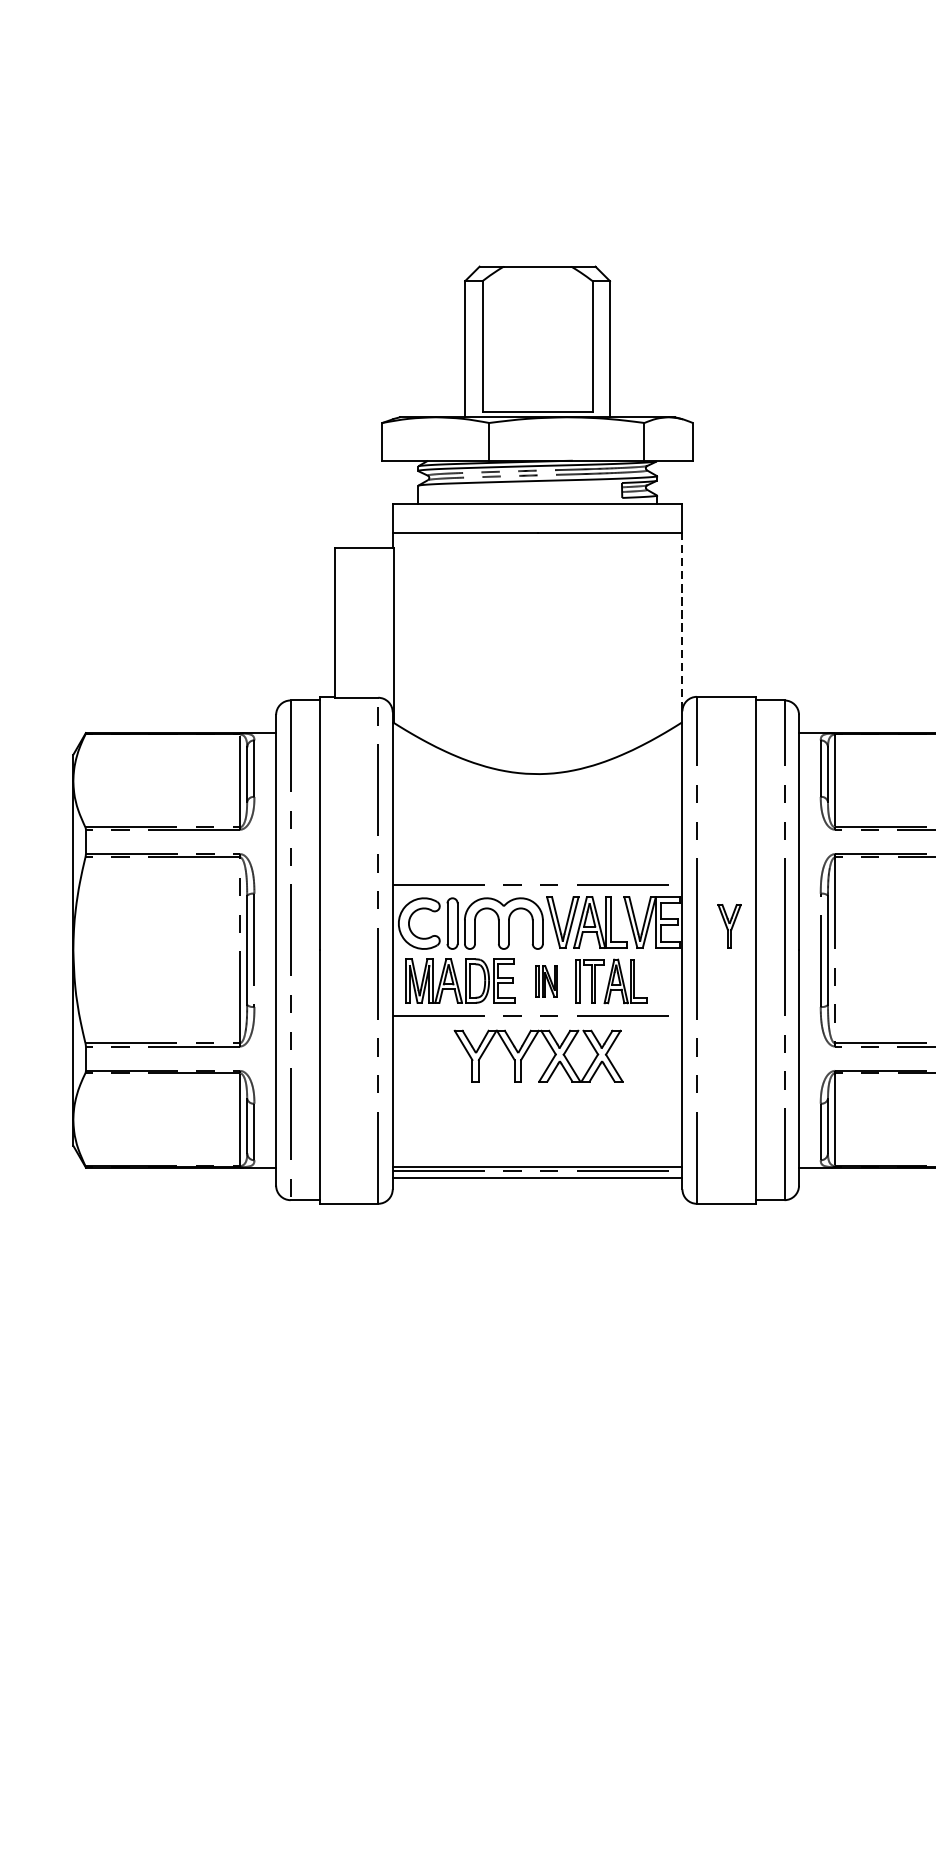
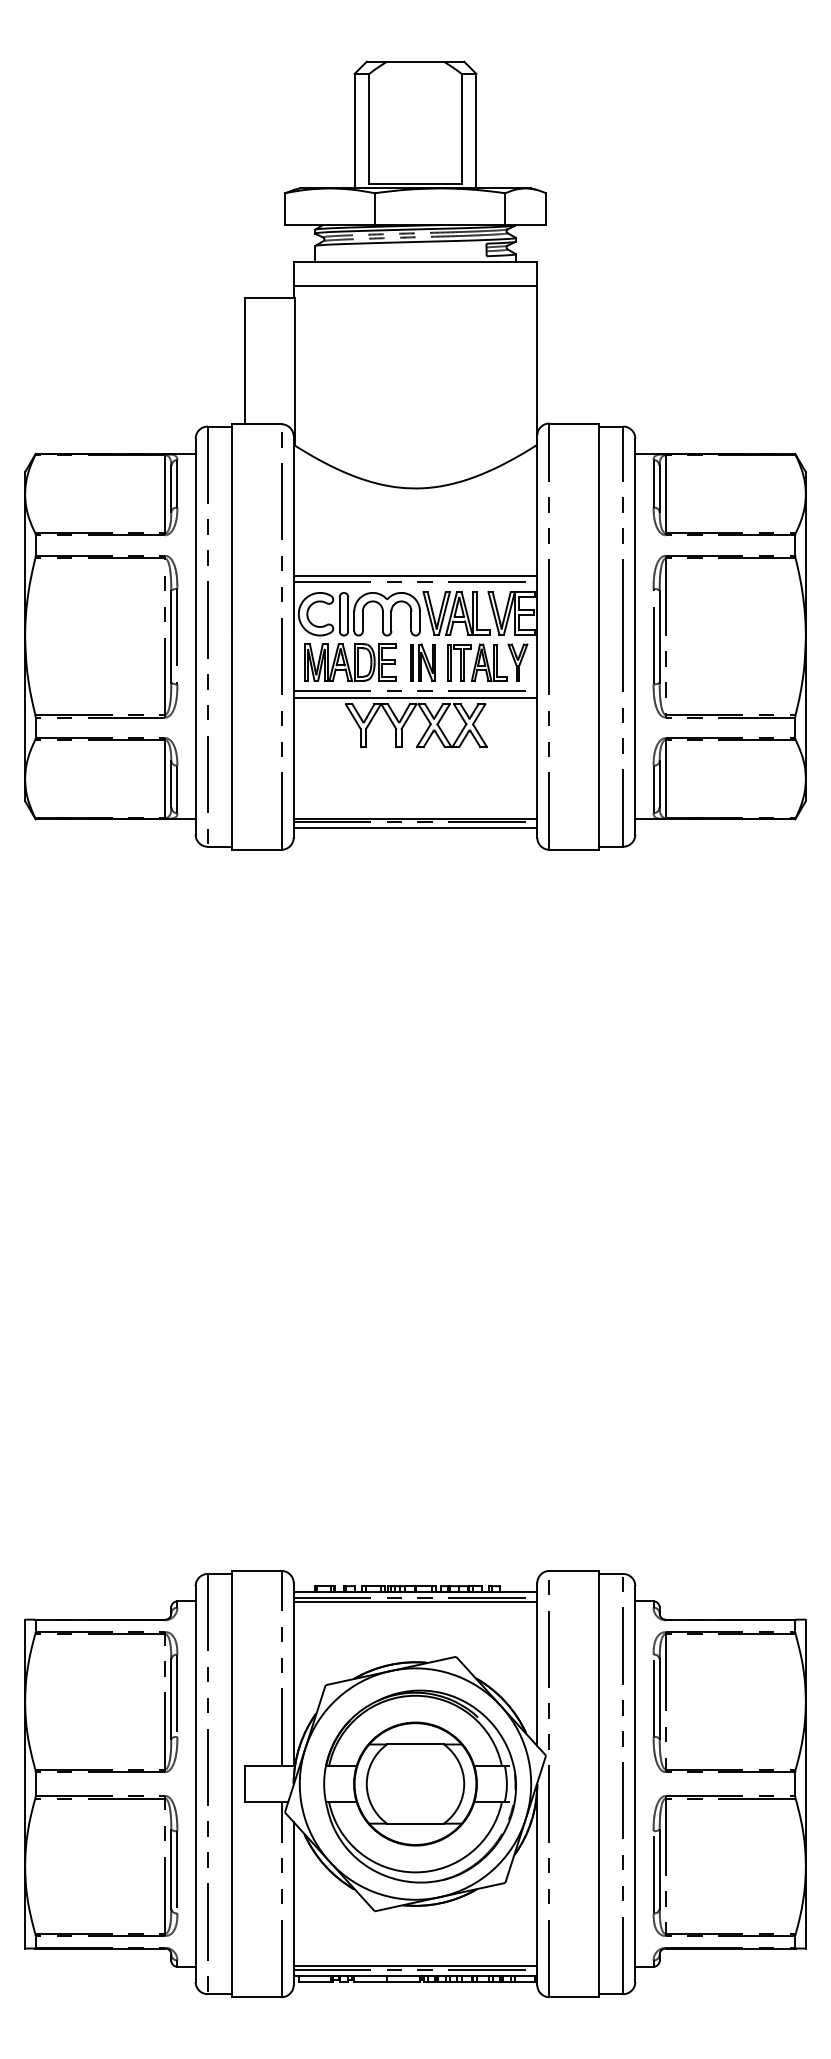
line: (682, 620) -> (537, 359), dashed -> solid
line: (537, 877) -> (415, 575), added
part: (729, 926) -> (517, 662), moved
part: (545, 981) -> (422, 662), size x1.43
line: (537, 1022) -> (415, 697), added

